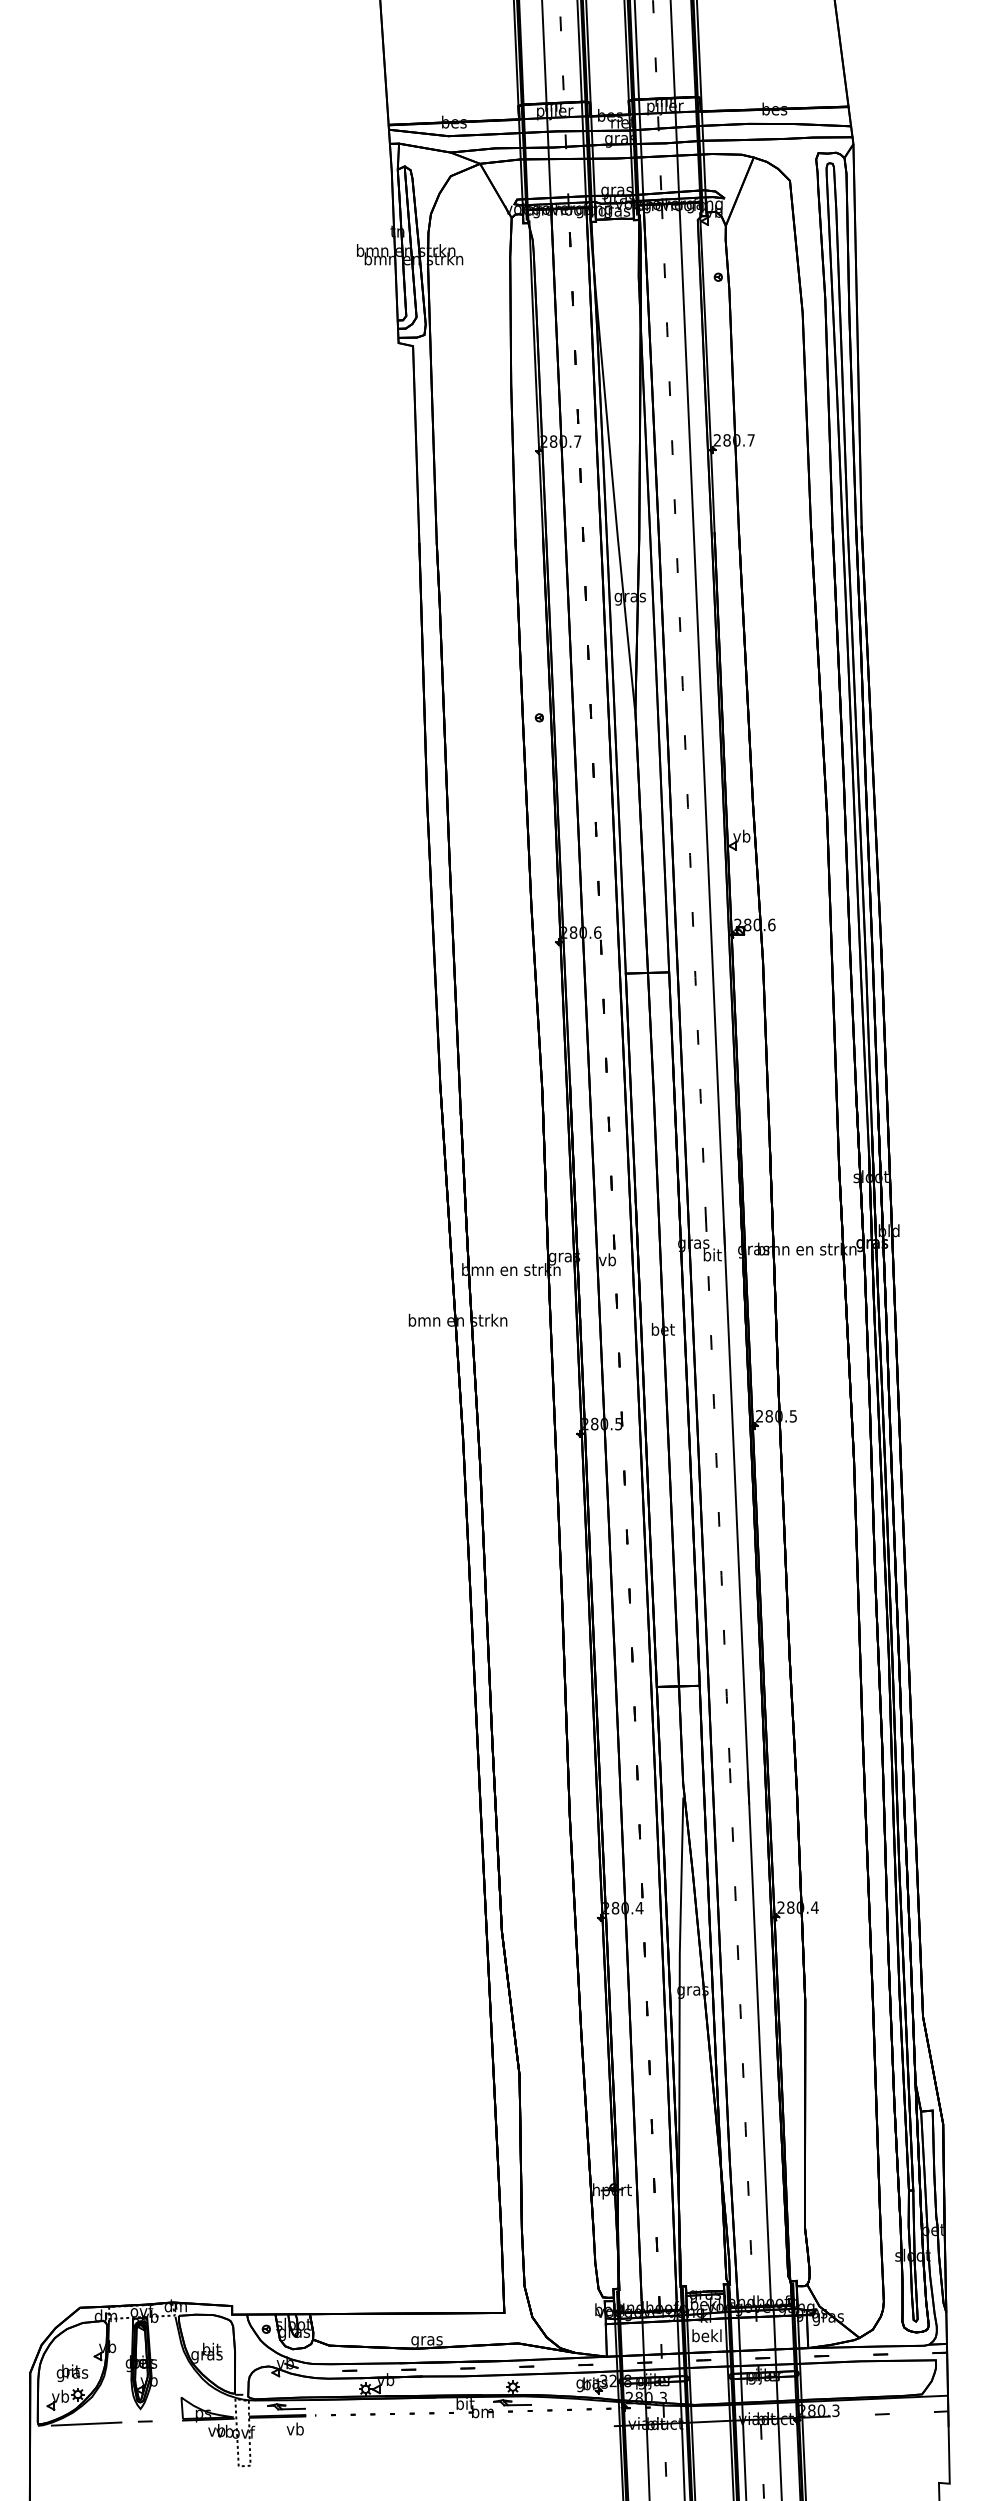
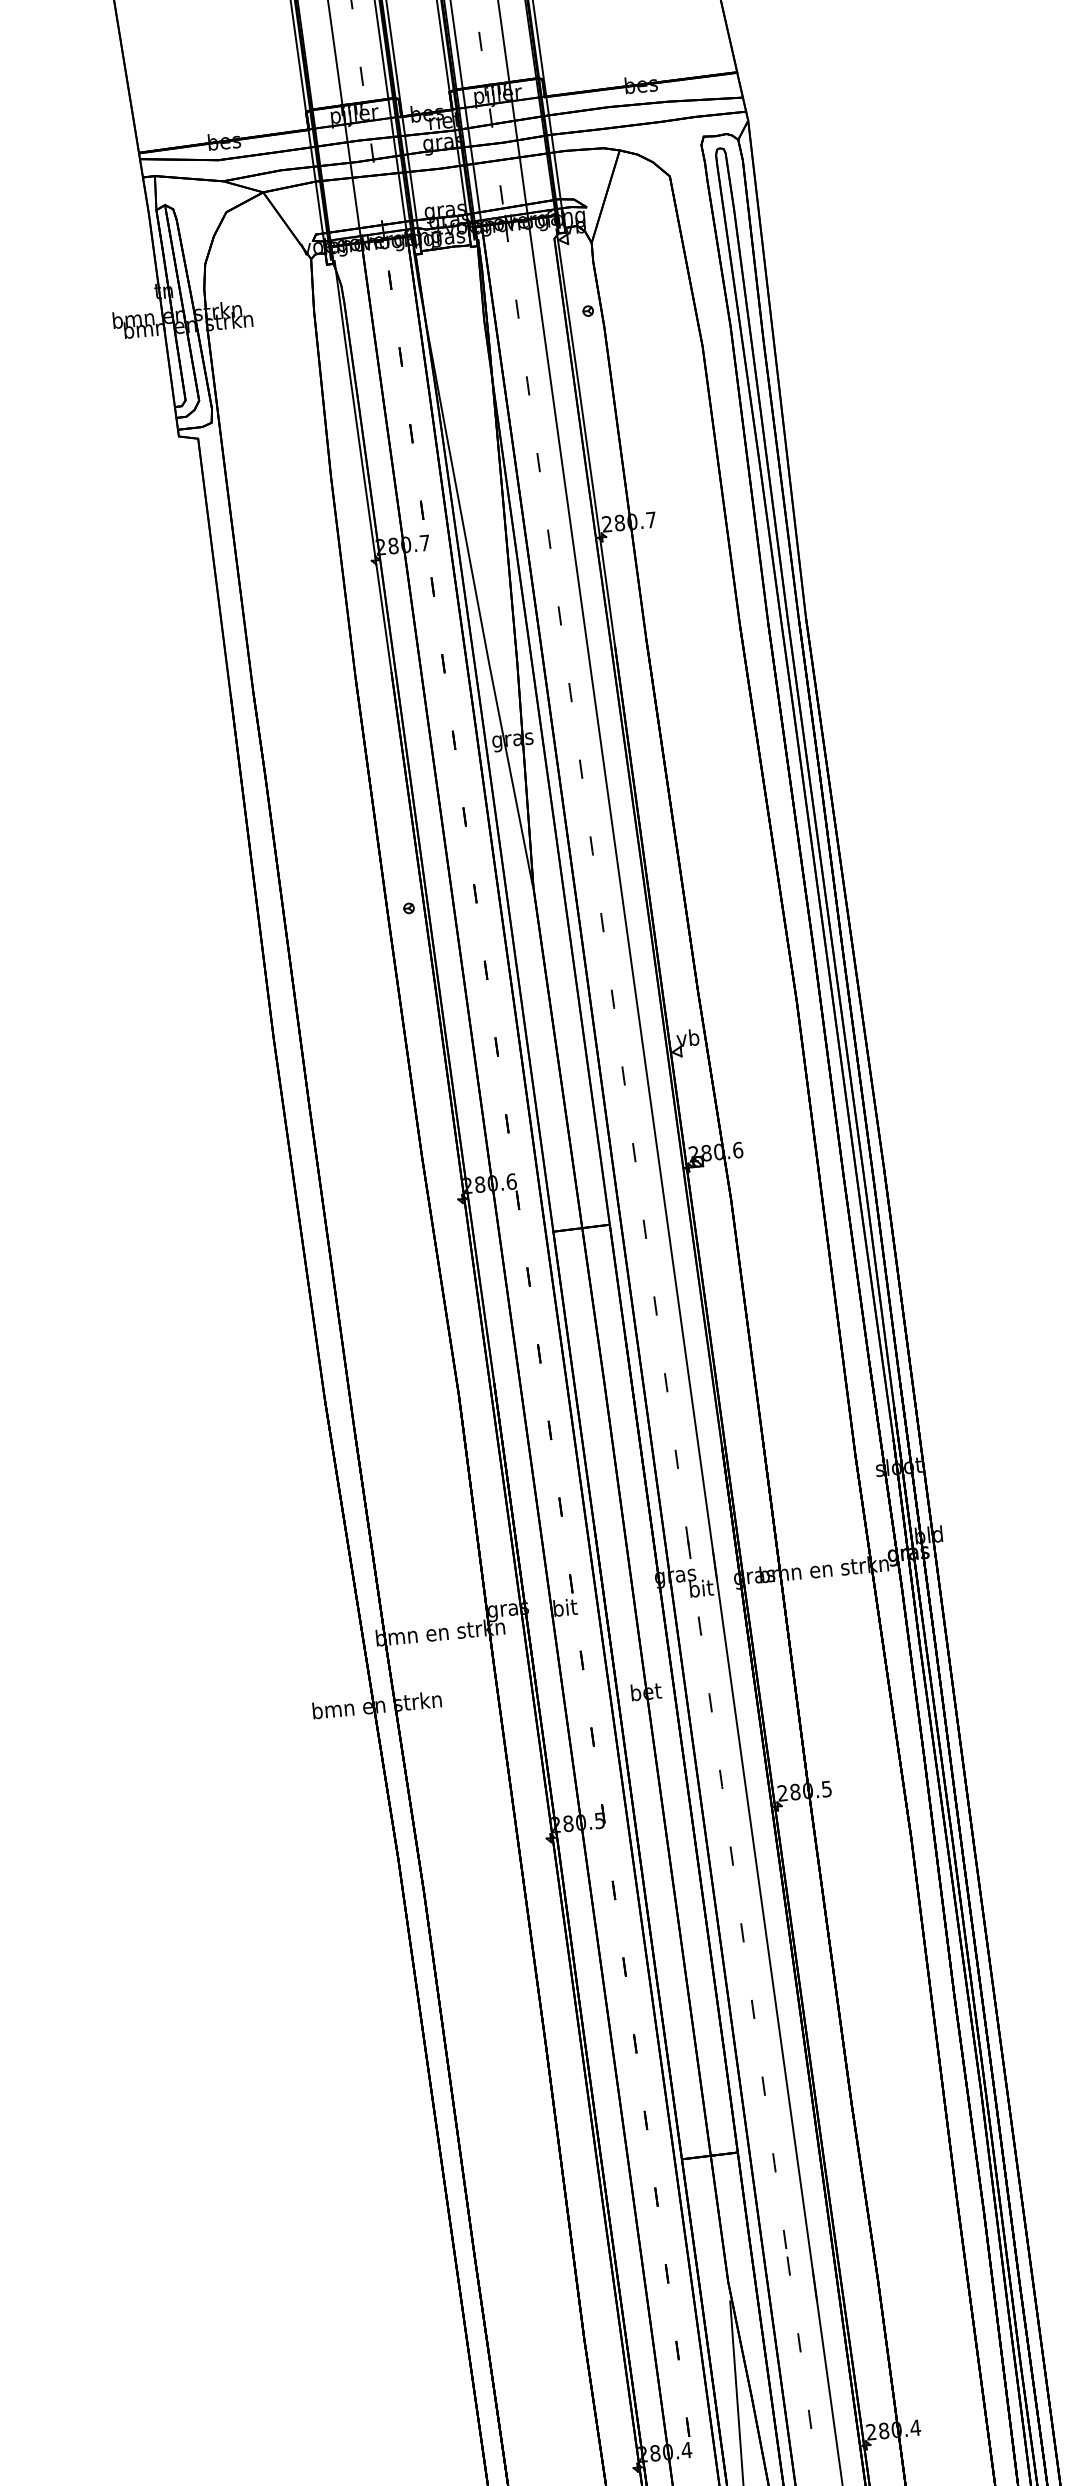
text: (608, 1259) -> (566, 1607), vb -> bit

